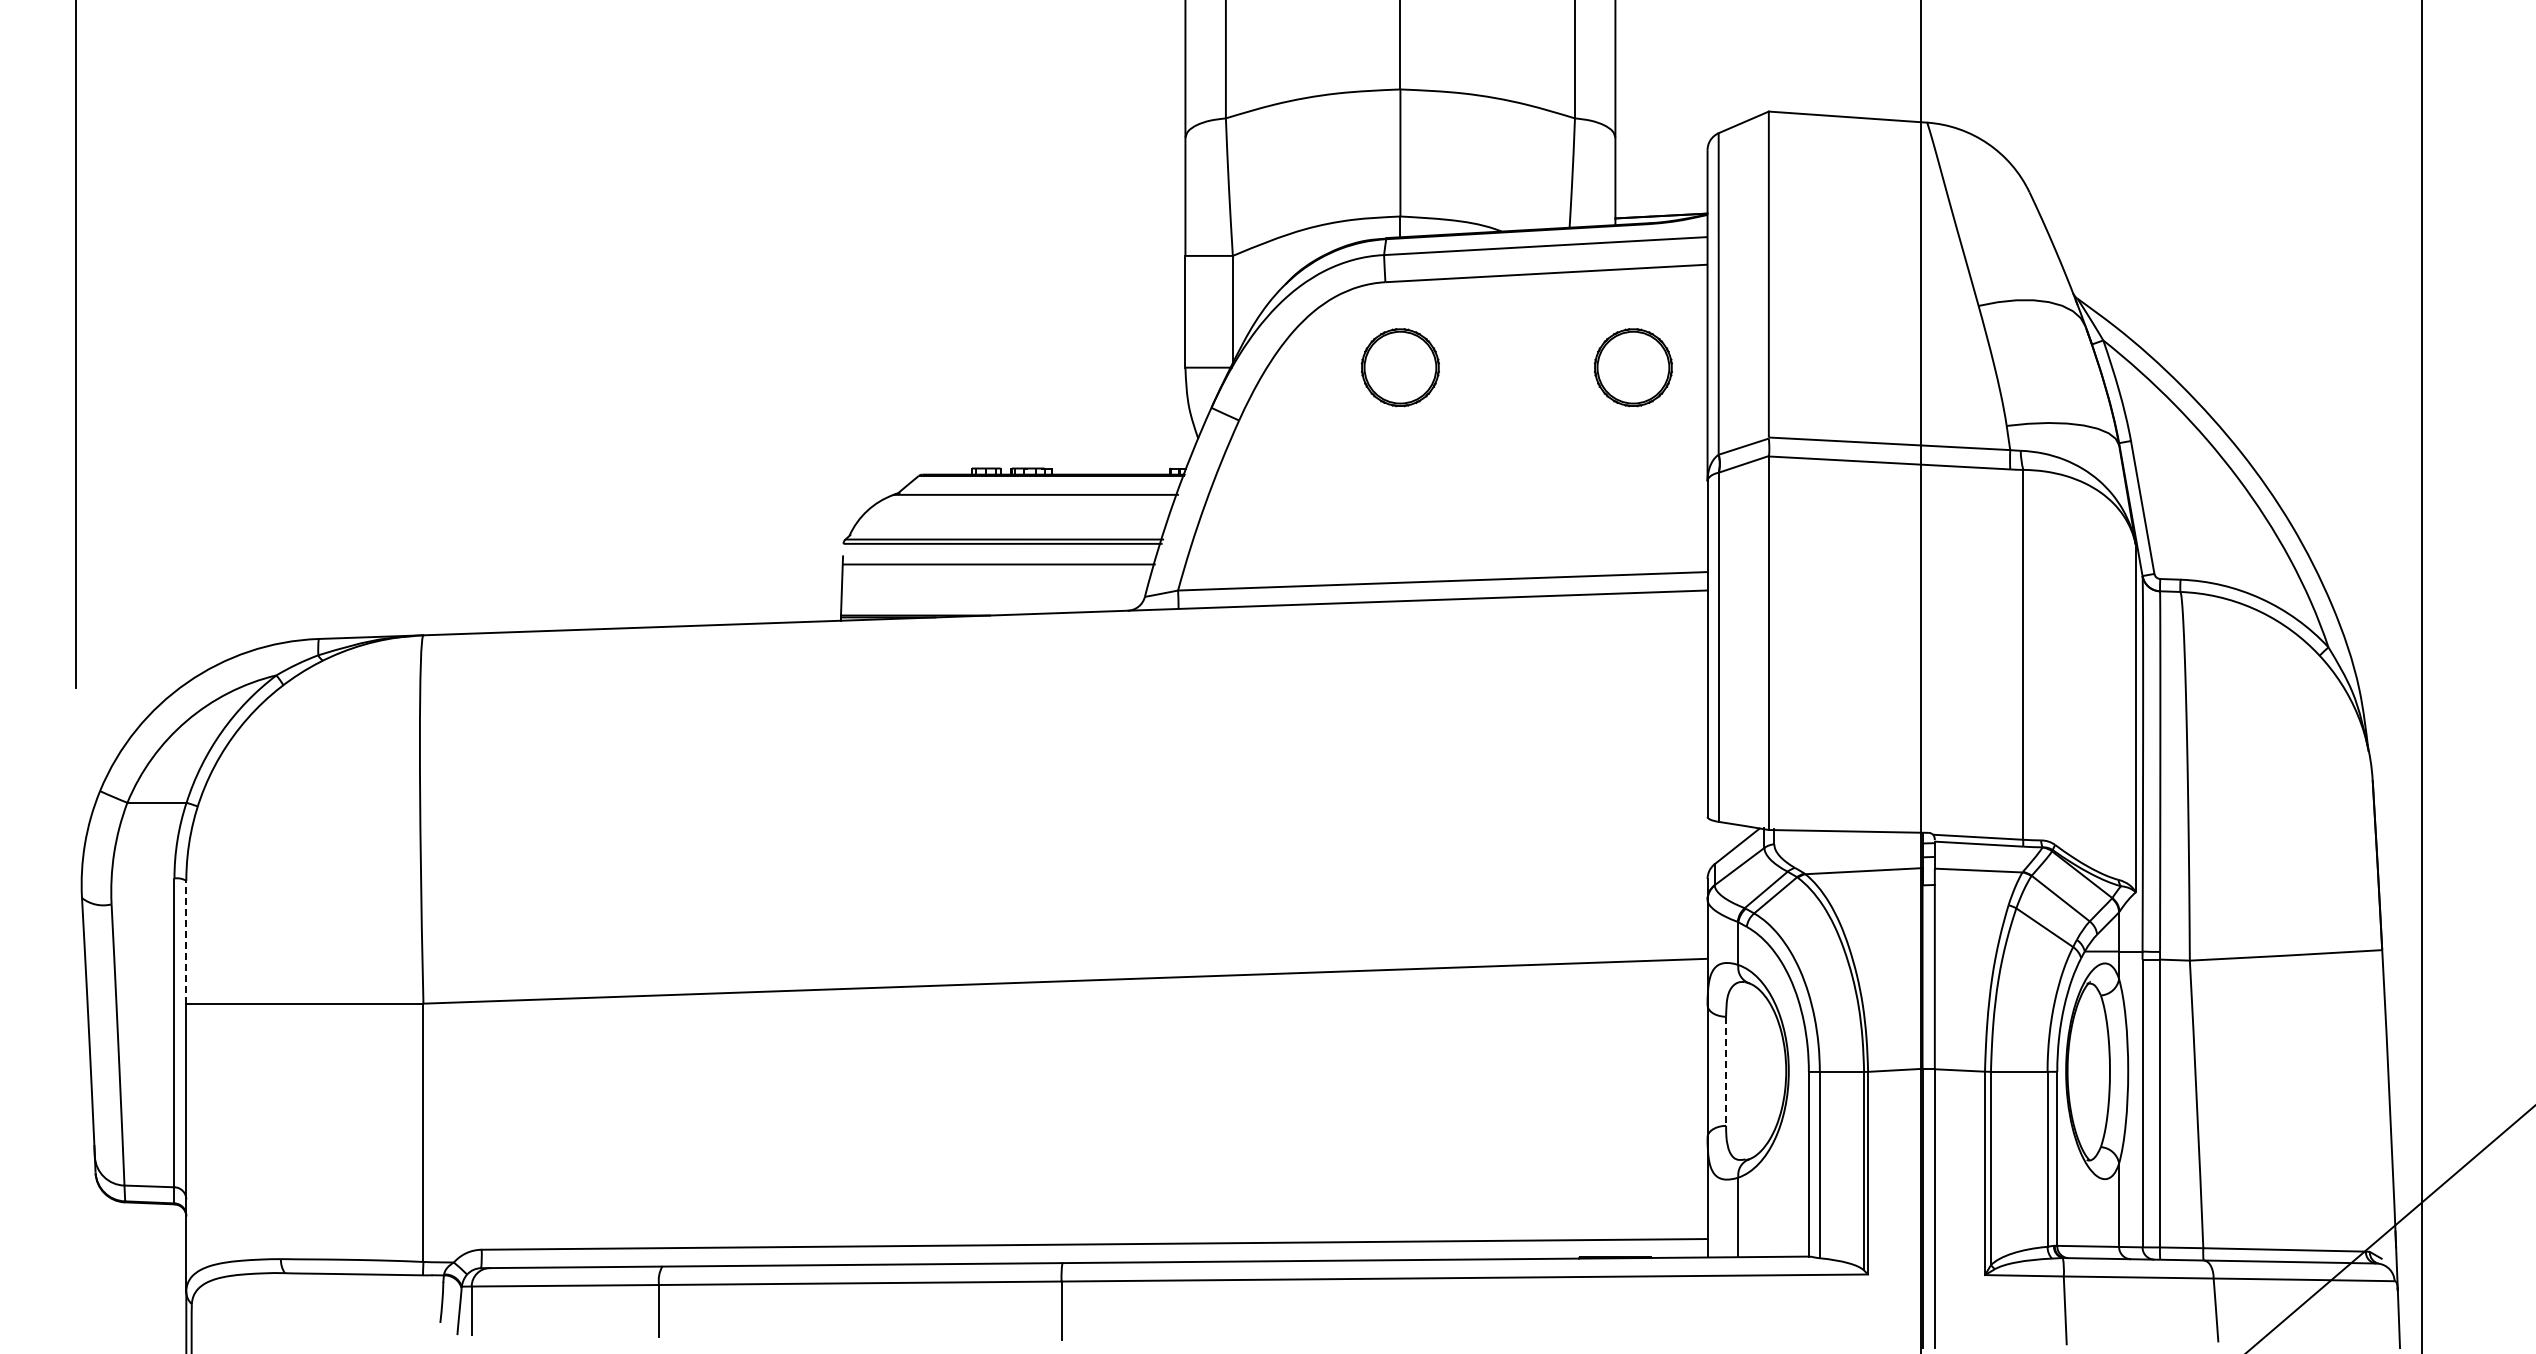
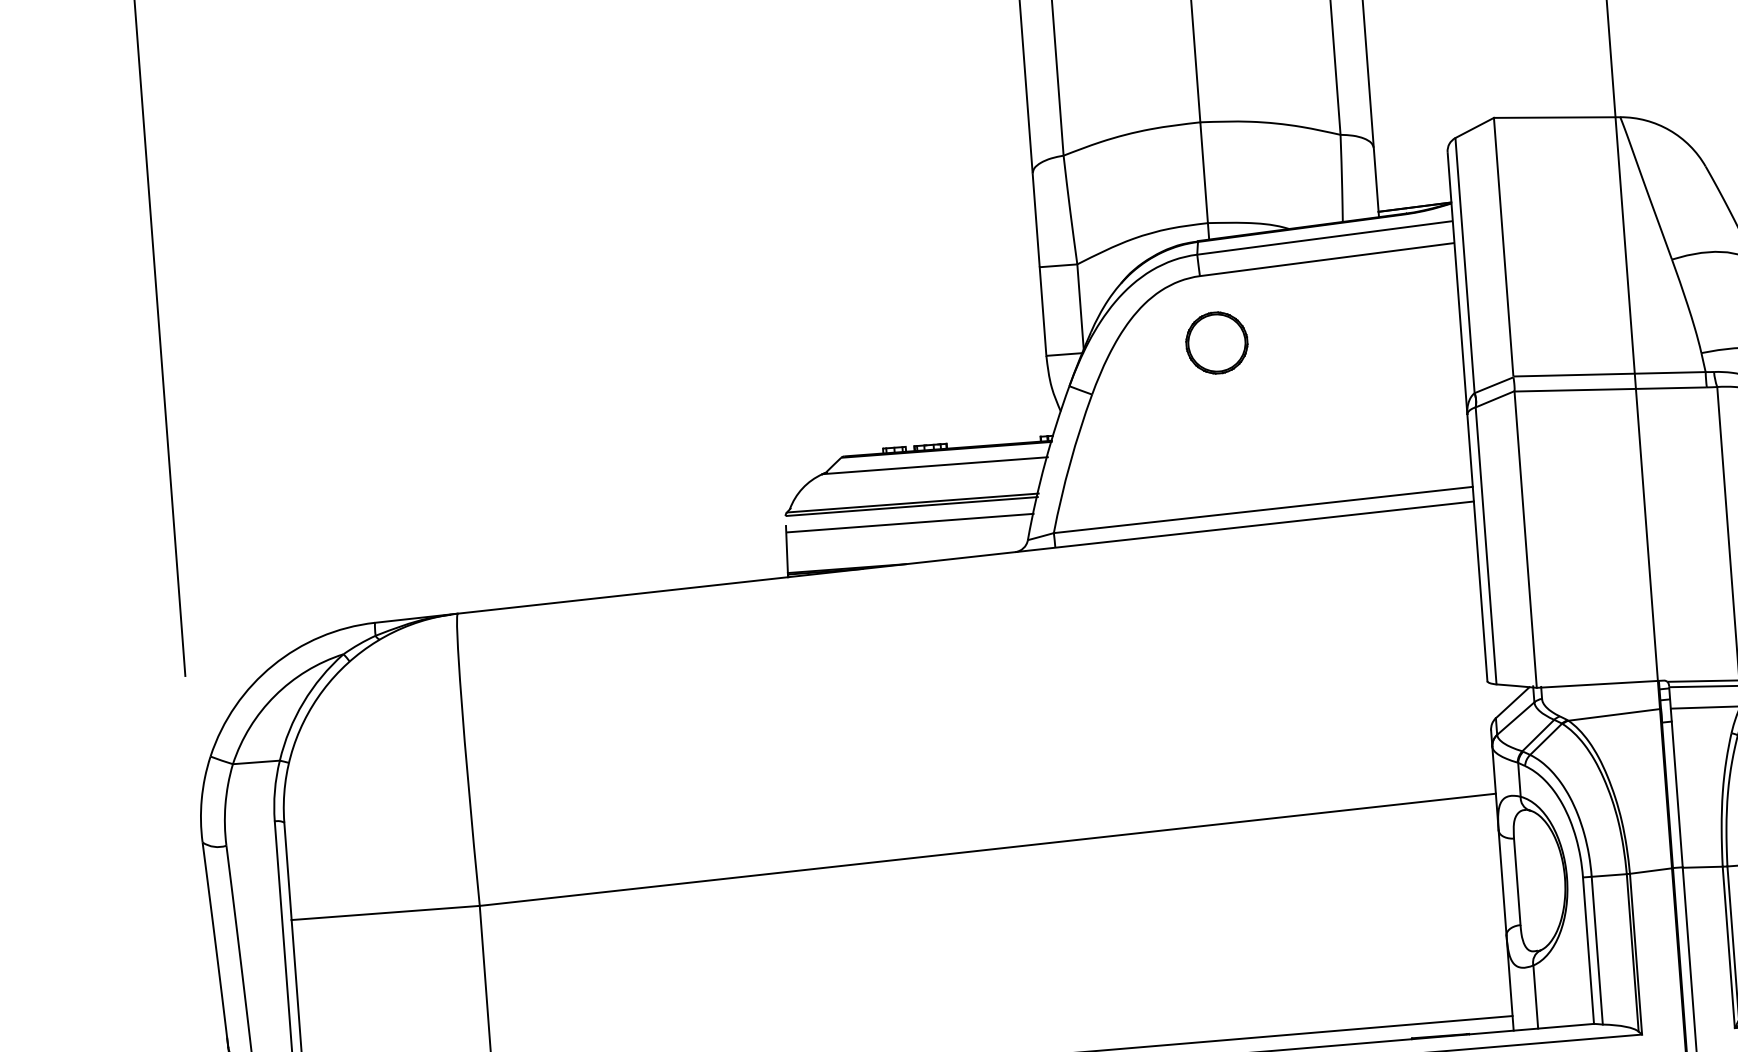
part: (1632, 367) -> (1401, 329), removed
line: (186, 941) -> (288, 870), dashed -> solid
line: (1726, 1071) -> (1517, 881), dashed -> solid

